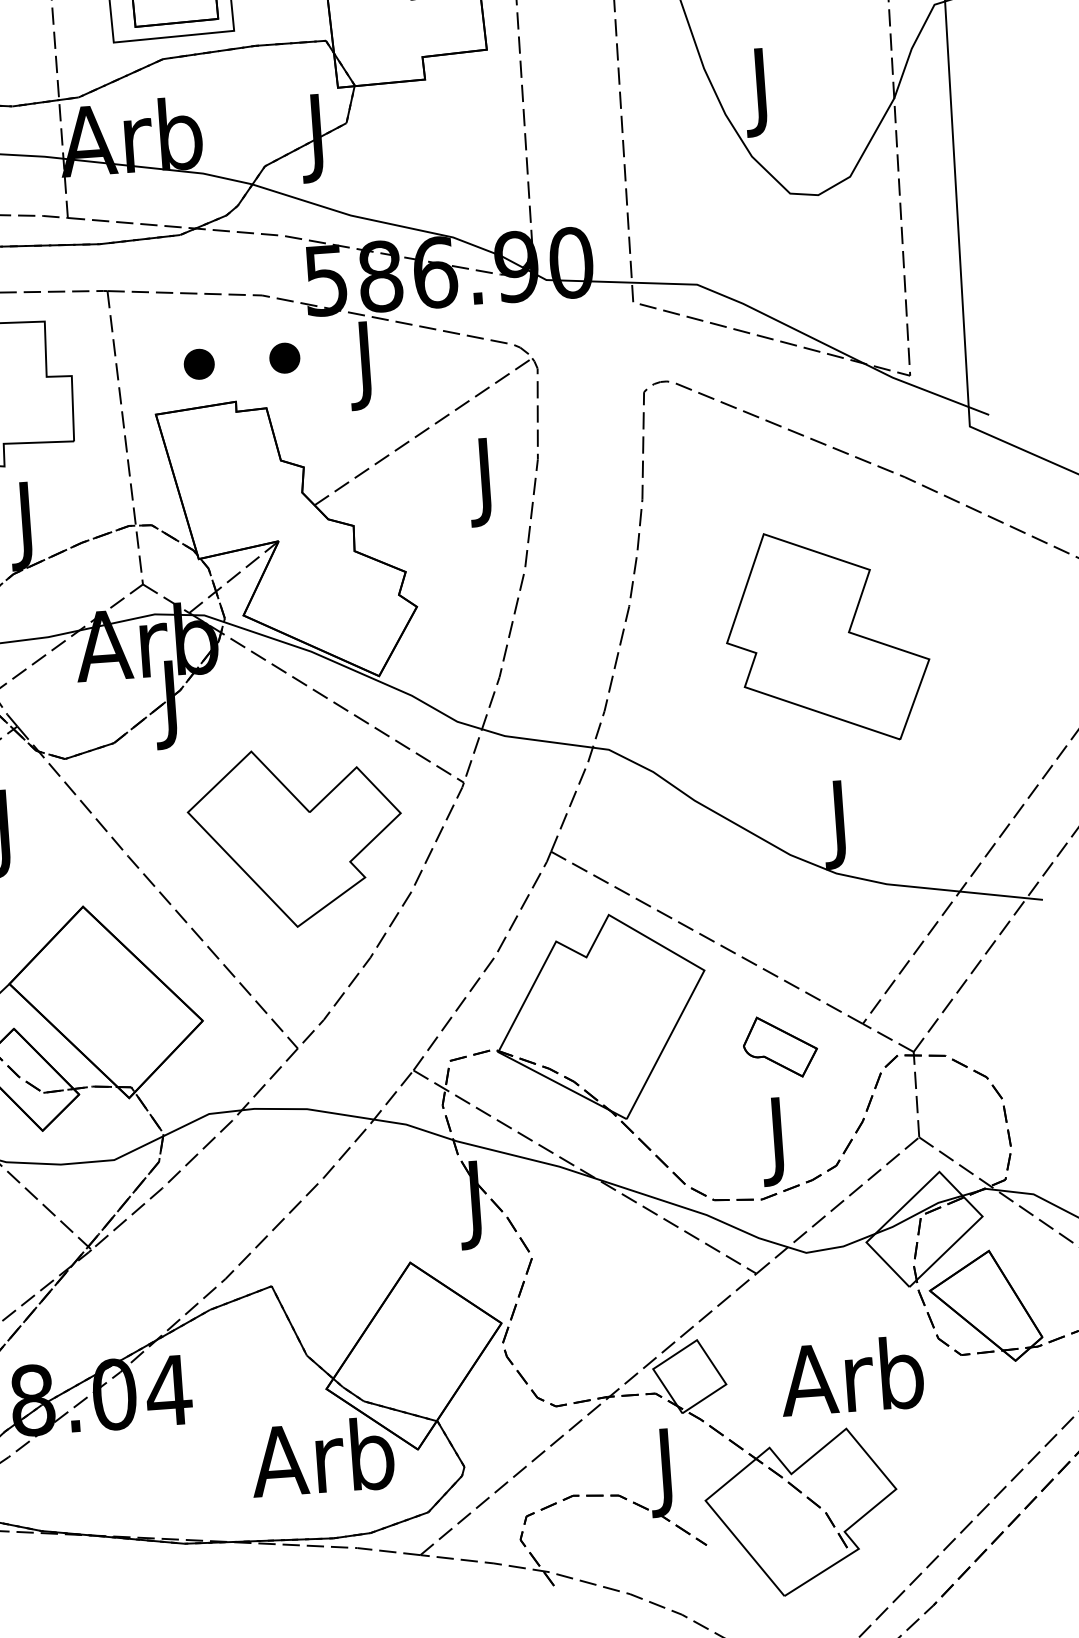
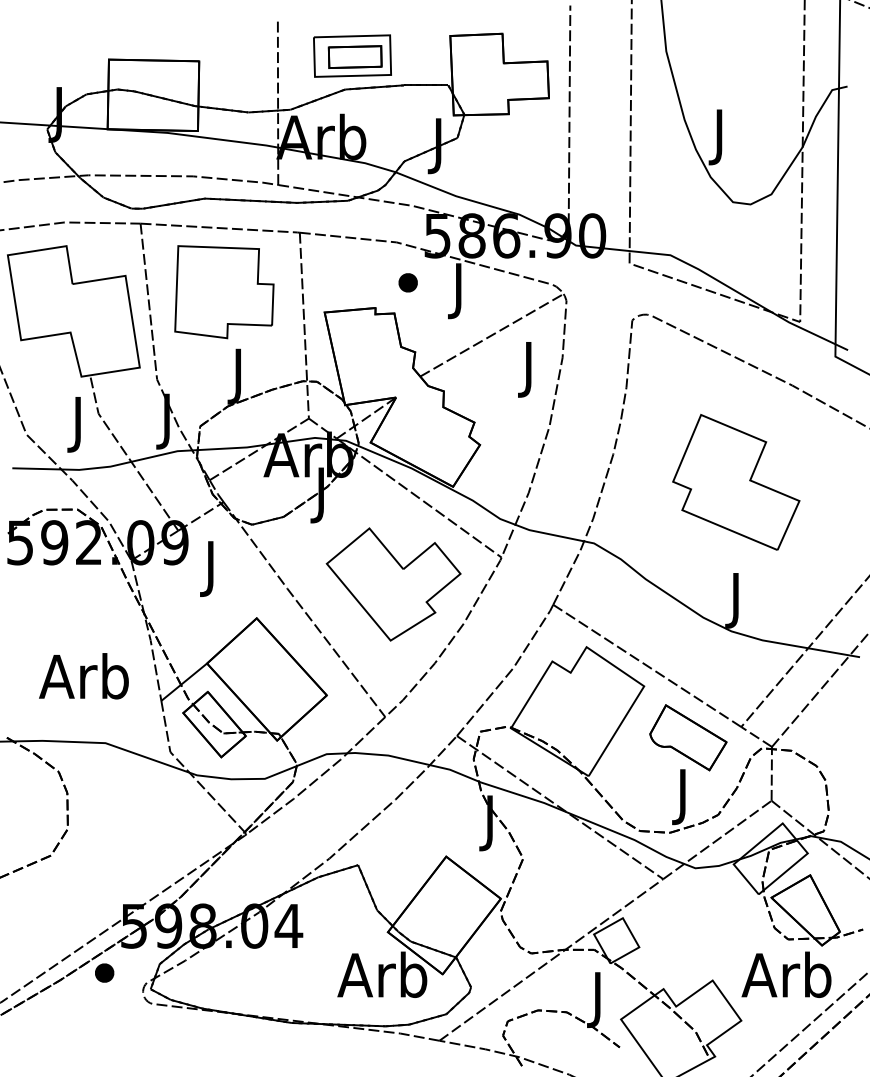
part: (198, 363) -> (353, 282), removed
part: (780, 1046) -> (688, 737), size x1.67
text: (851, 1375) -> (786, 974), moved

